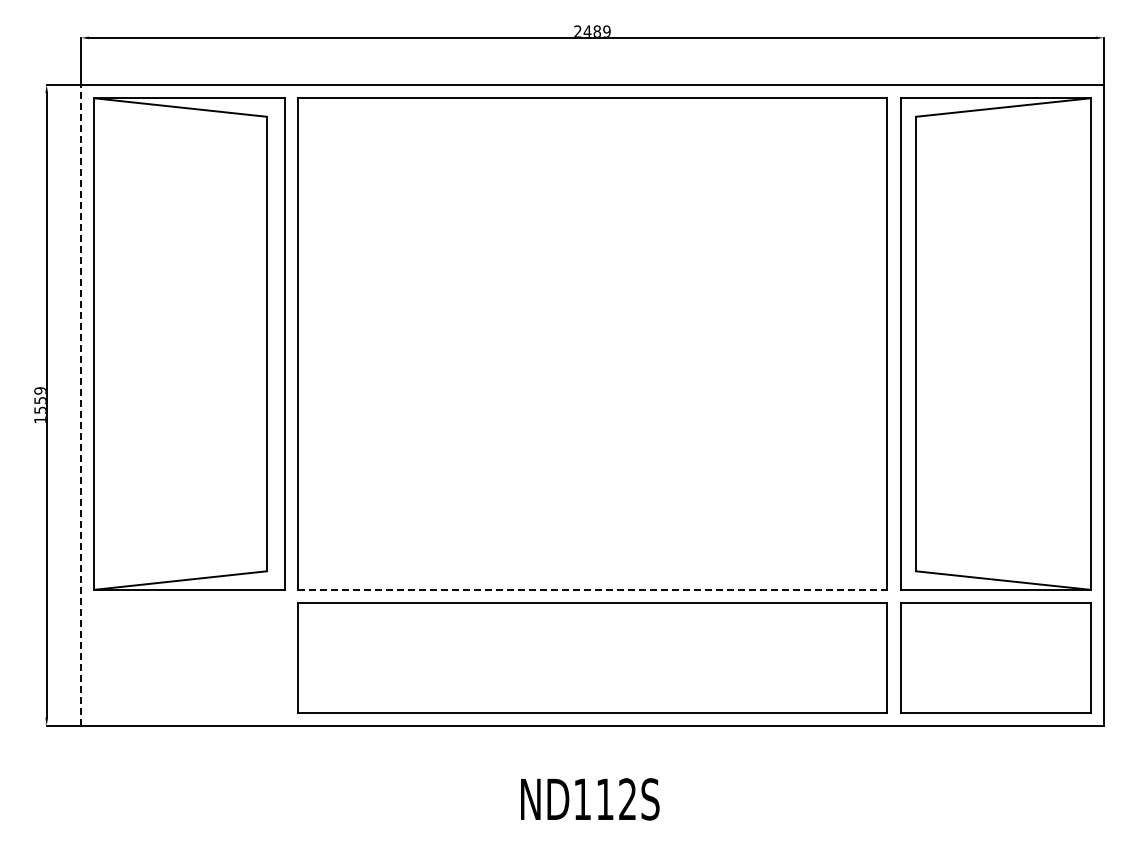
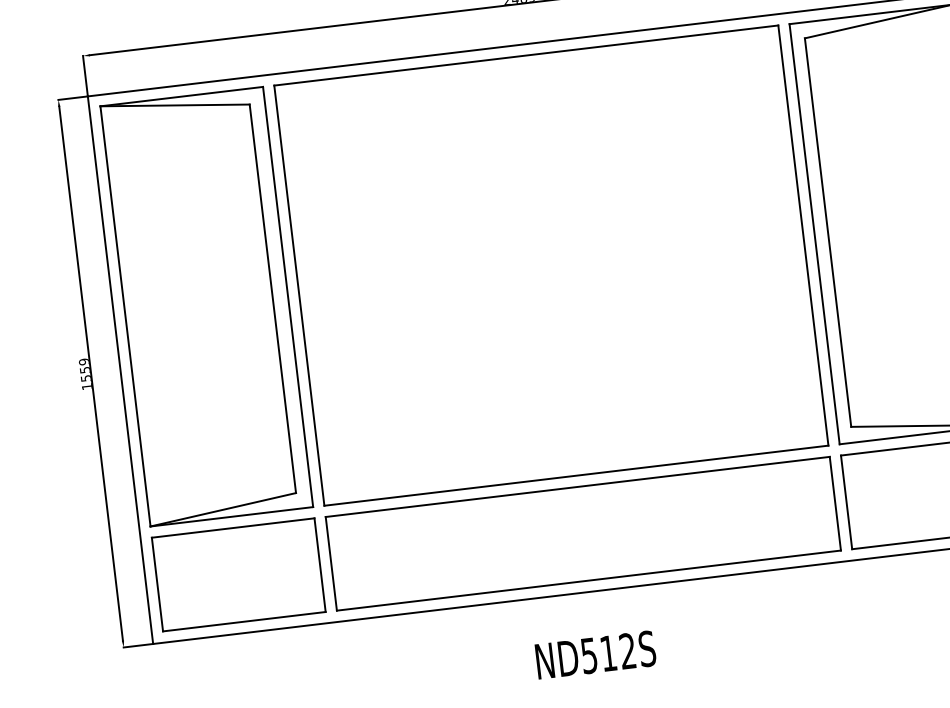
line: (81, 404) -> (120, 369), dashed -> solid
line: (592, 589) -> (576, 475), dashed -> solid
part: (189, 657) -> (238, 574), added
text: (582, 799) -> (589, 655), ND112S -> ND512S

